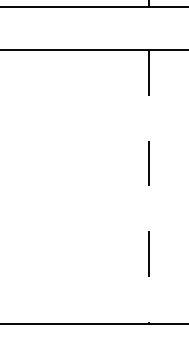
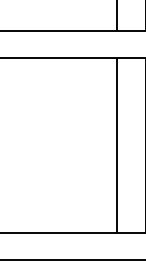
line: (148, 188) -> (116, 146), dashed -> solid

